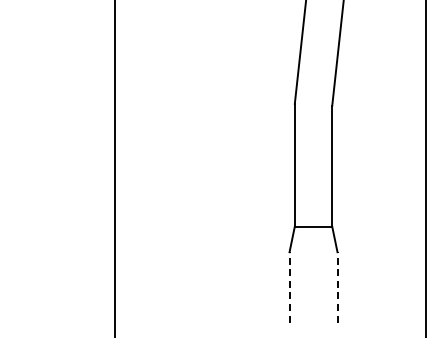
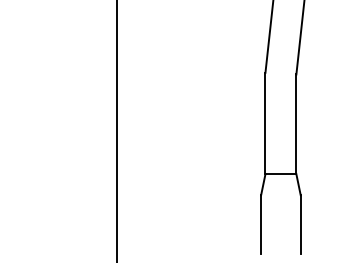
line: (289, 286) -> (261, 223), dashed -> solid
line: (337, 286) -> (300, 223), dashed -> solid

